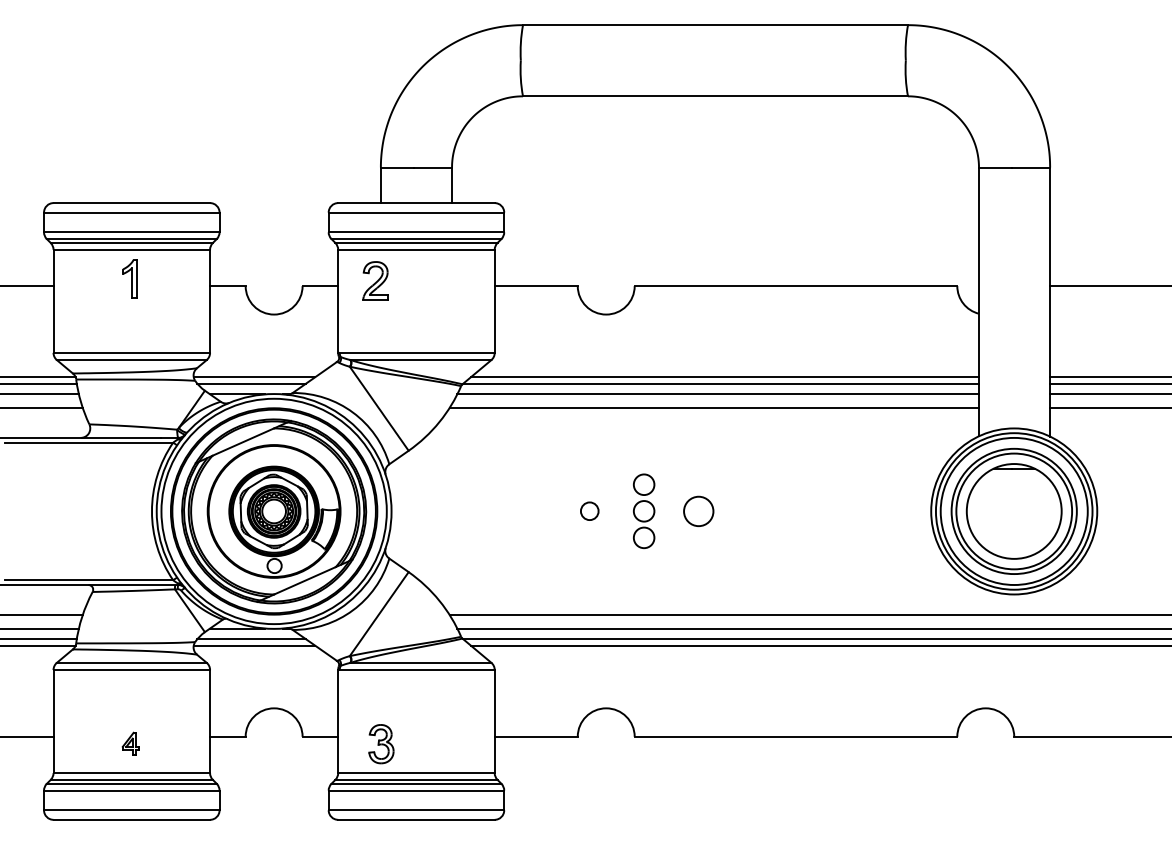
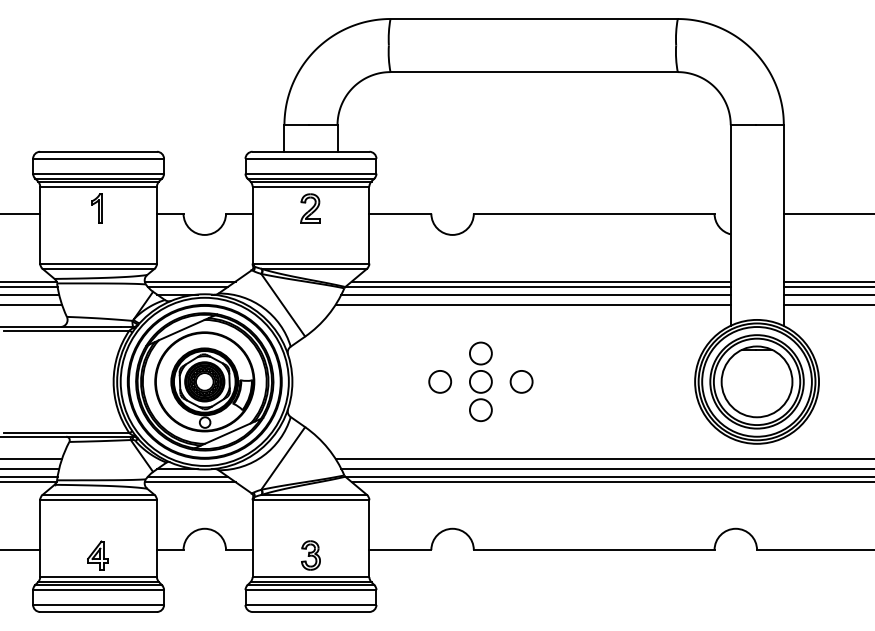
part: (375, 280) -> (310, 208), moved
circle: (589, 510) -> (440, 381), size x1.67
part: (643, 510) -> (480, 381), size x1.43
part: (130, 743) -> (97, 555), size x1.67
part: (381, 744) -> (311, 555), moved

